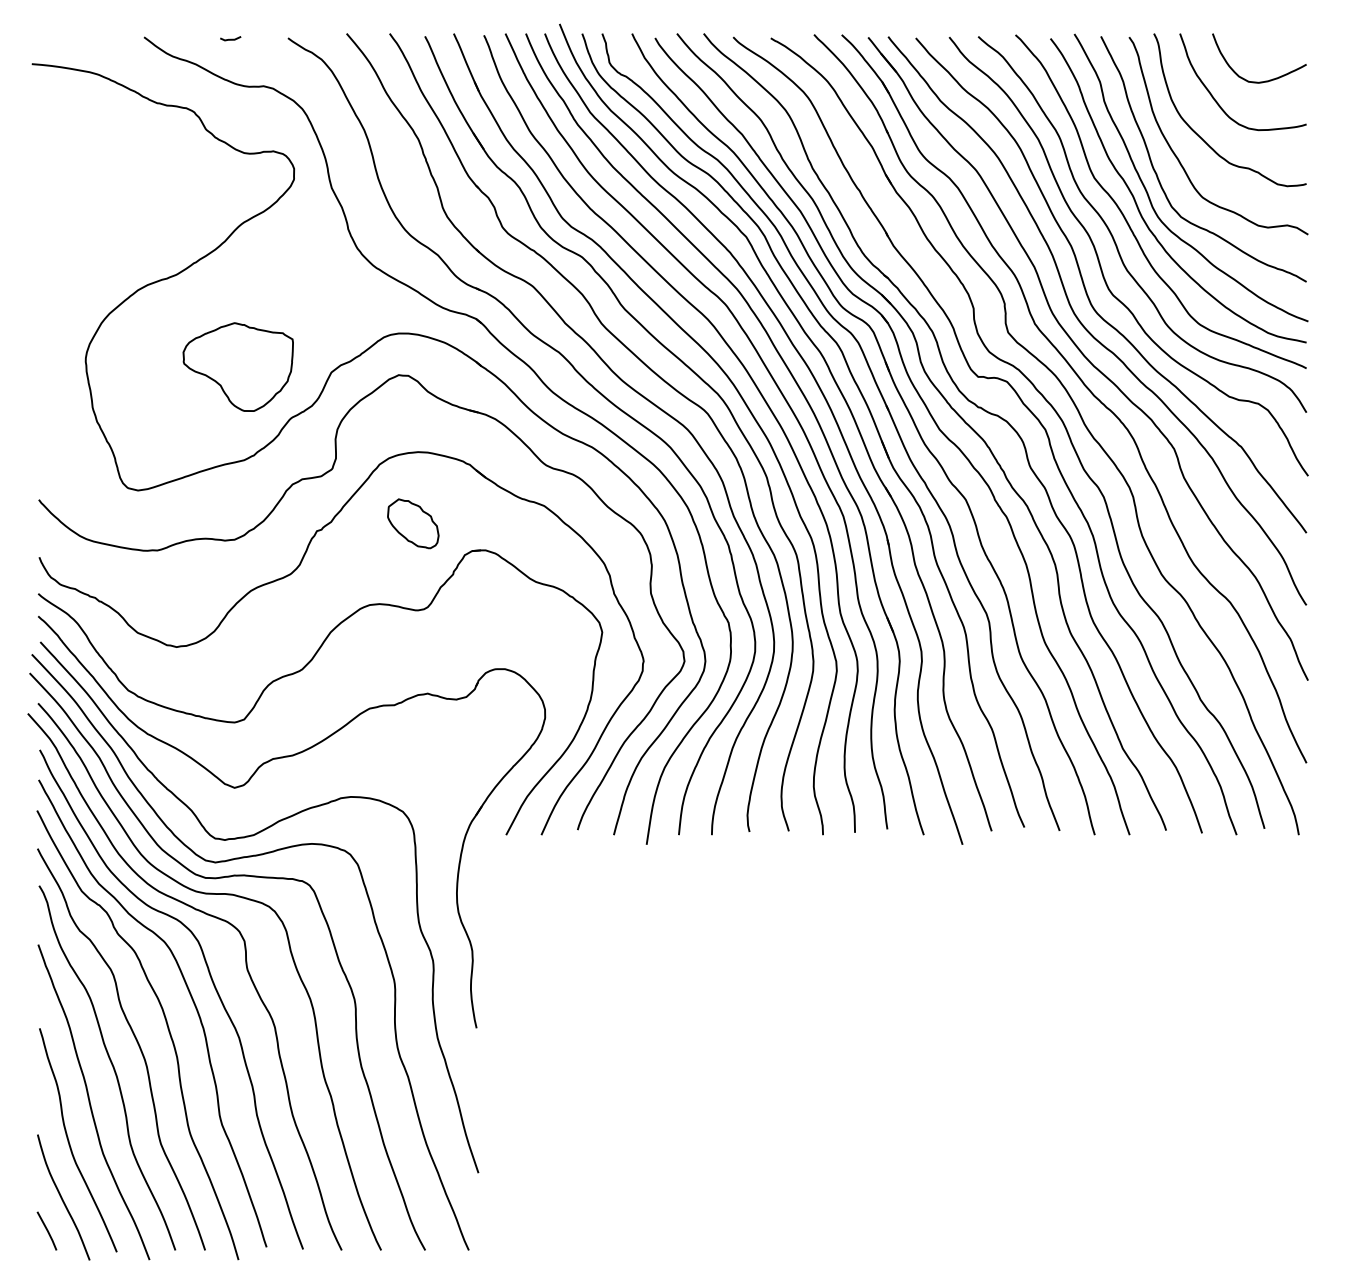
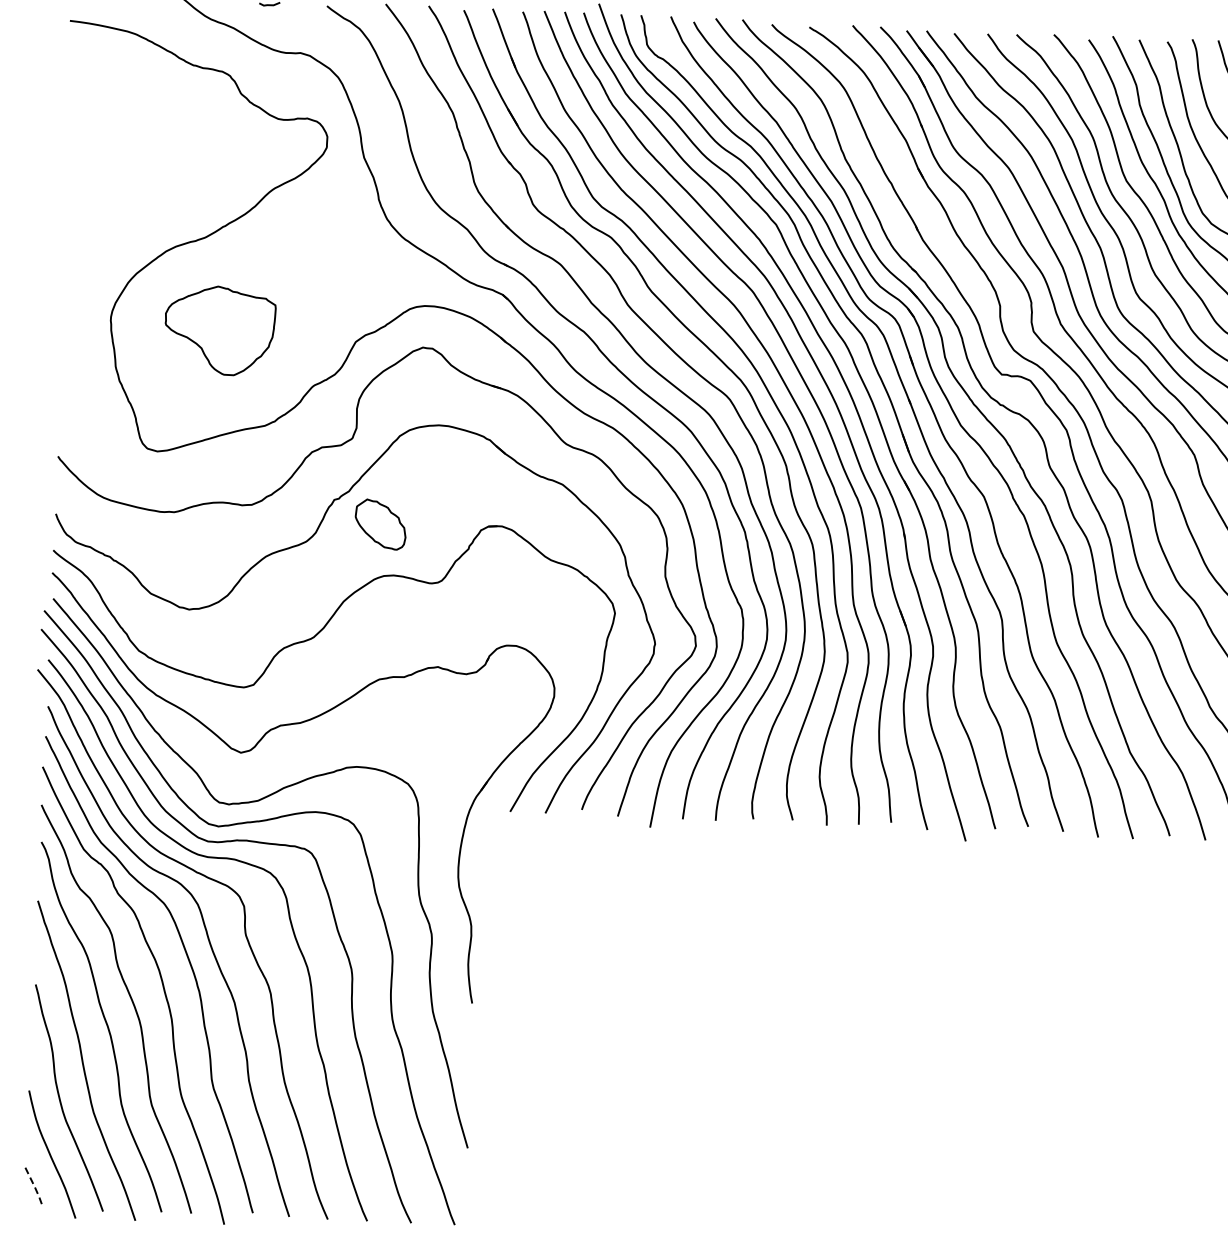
part: (237, 366) -> (219, 330), moved
part: (413, 523) -> (380, 524), moved
line: (47, 1231) -> (34, 1187), solid -> dashed

